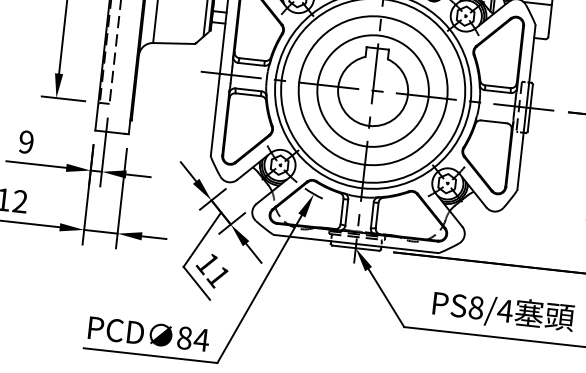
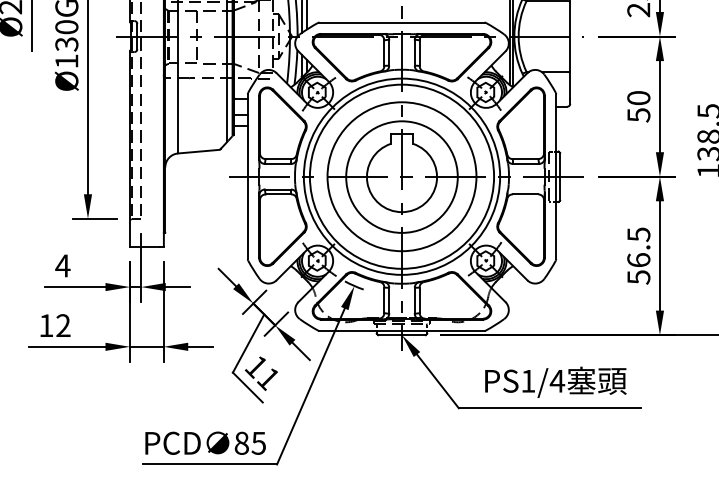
text: (25, 141) -> (62, 265), 9 -> 4
text: (476, 307) -> (528, 380), PS8/4 -> PS1/4
text: (201, 340) -> (258, 443), 84 -> 85

